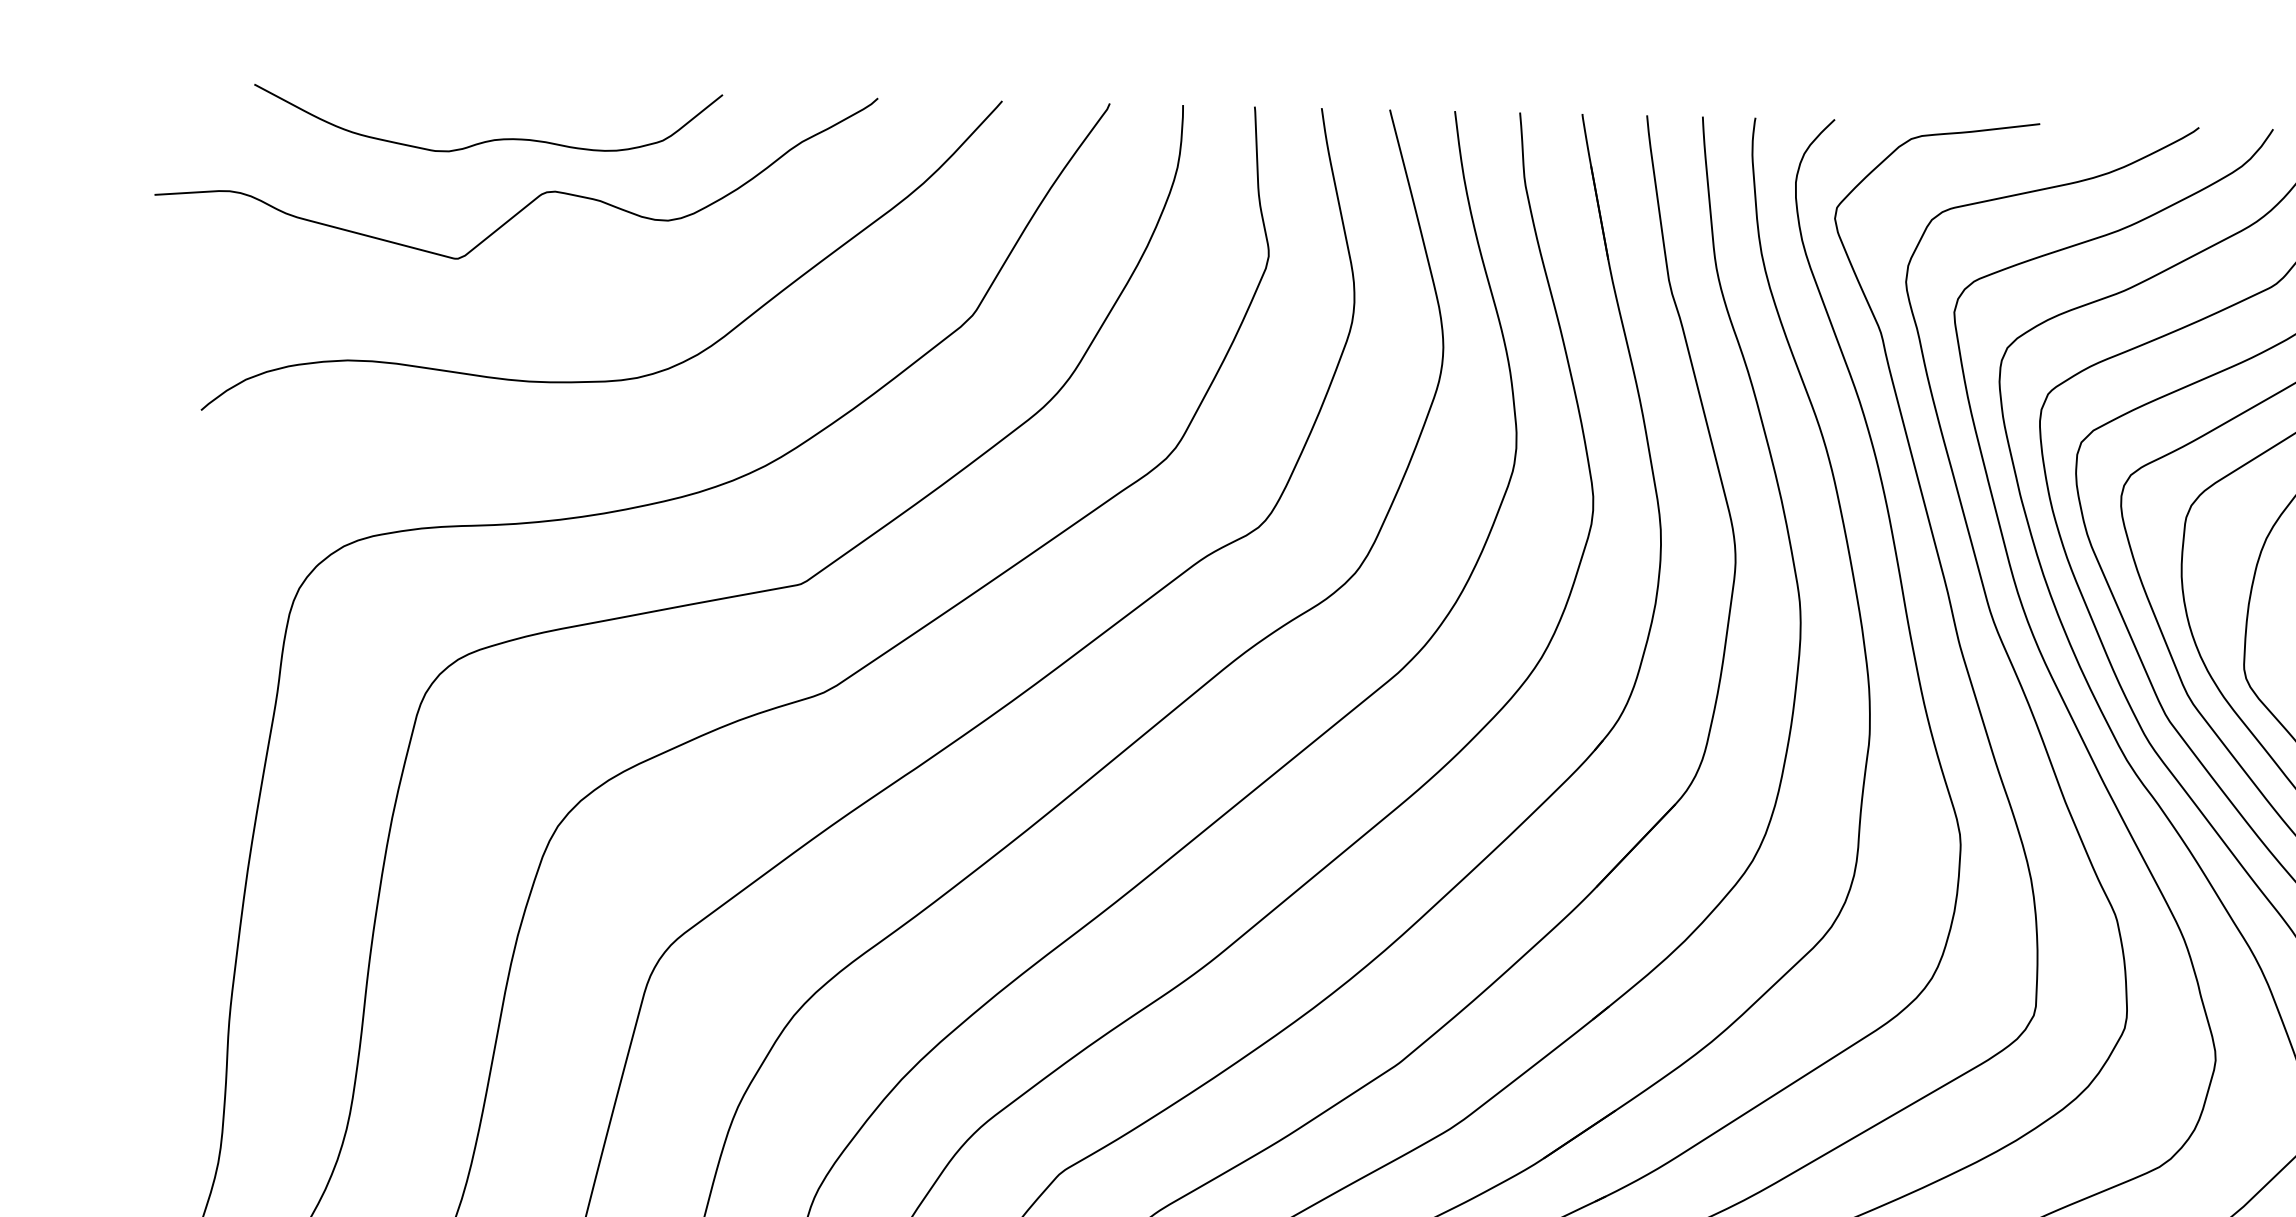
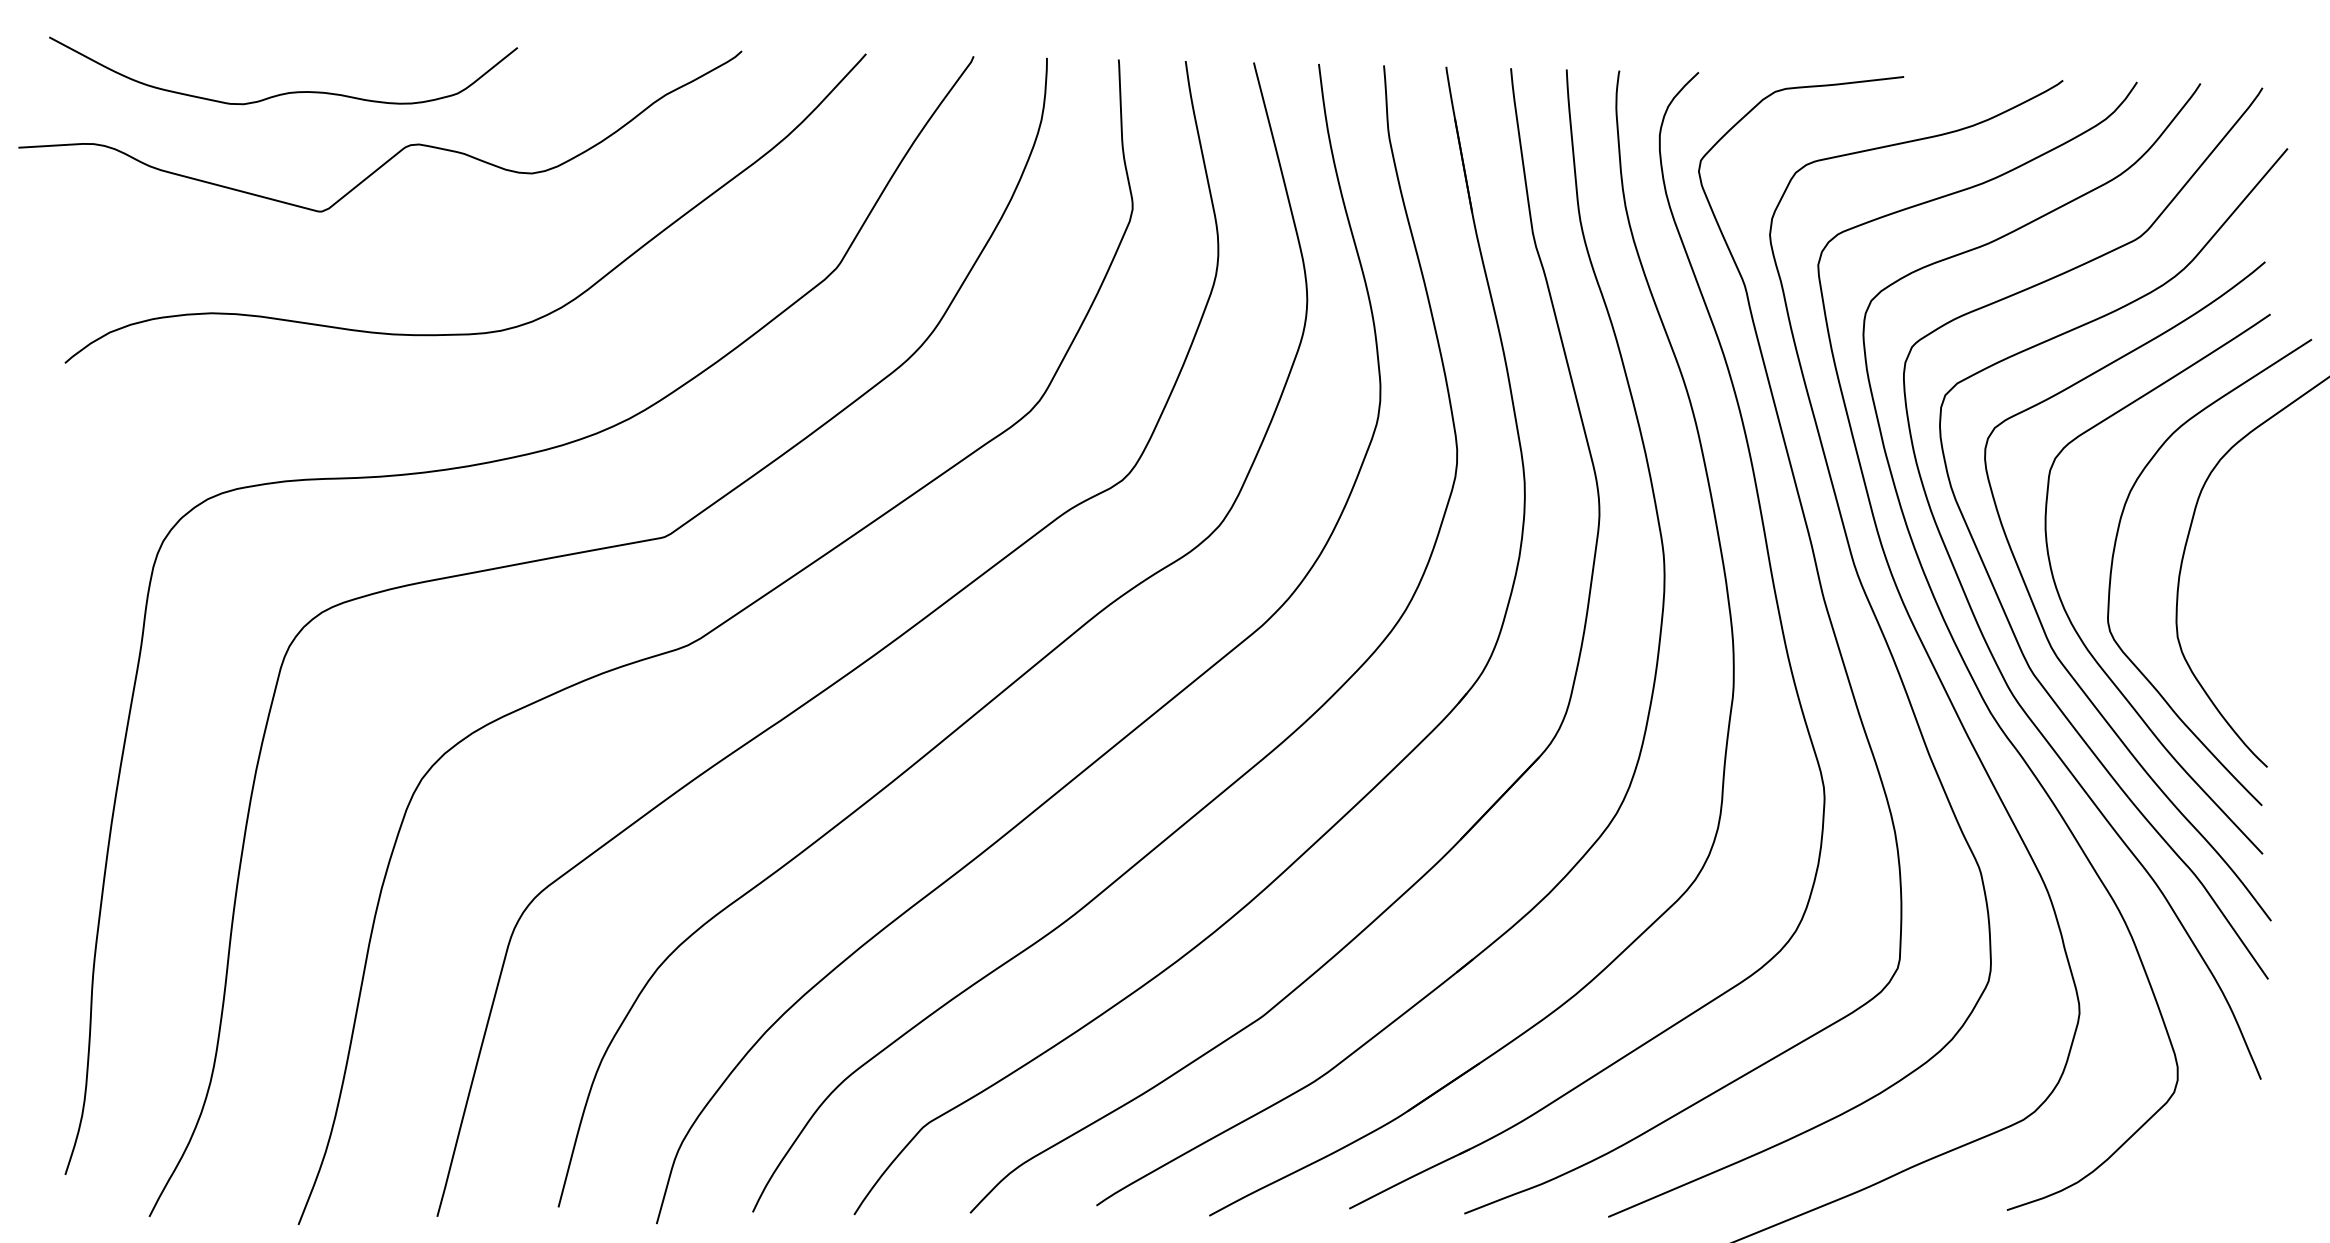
curve: (490, 139) -> (285, 92), moved

